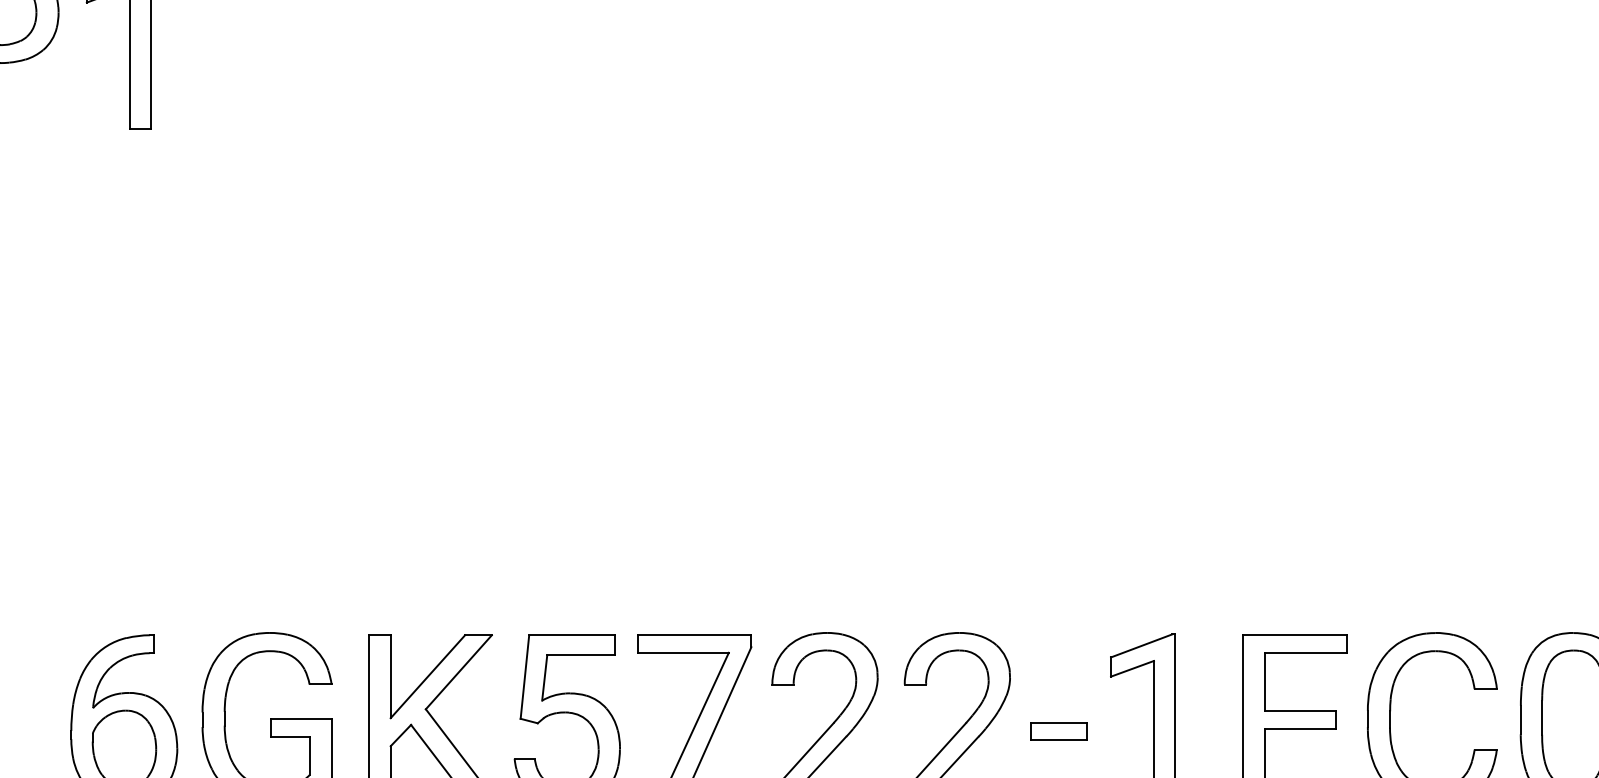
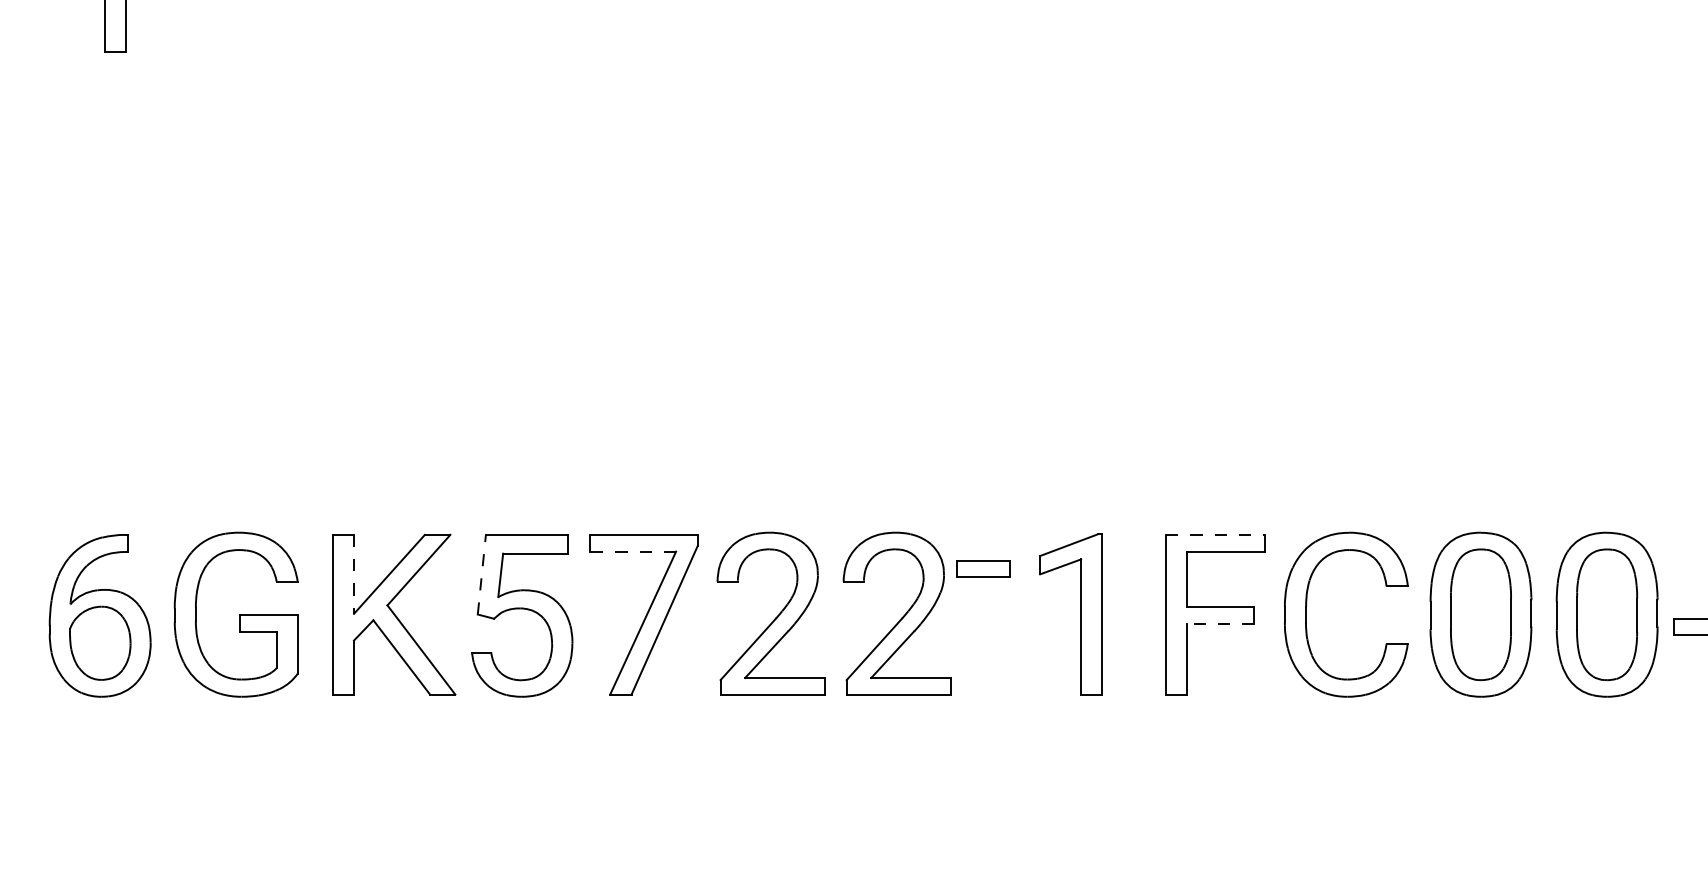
line: (1296, 634) -> (1216, 534), solid -> dashed
line: (683, 652) -> (632, 551), solid -> dashed
line: (391, 676) -> (354, 574), solid -> dashed
line: (524, 676) -> (481, 574), solid -> dashed
line: (1300, 729) -> (1220, 624), solid -> dashed
part: (1058, 731) -> (983, 568), moved

